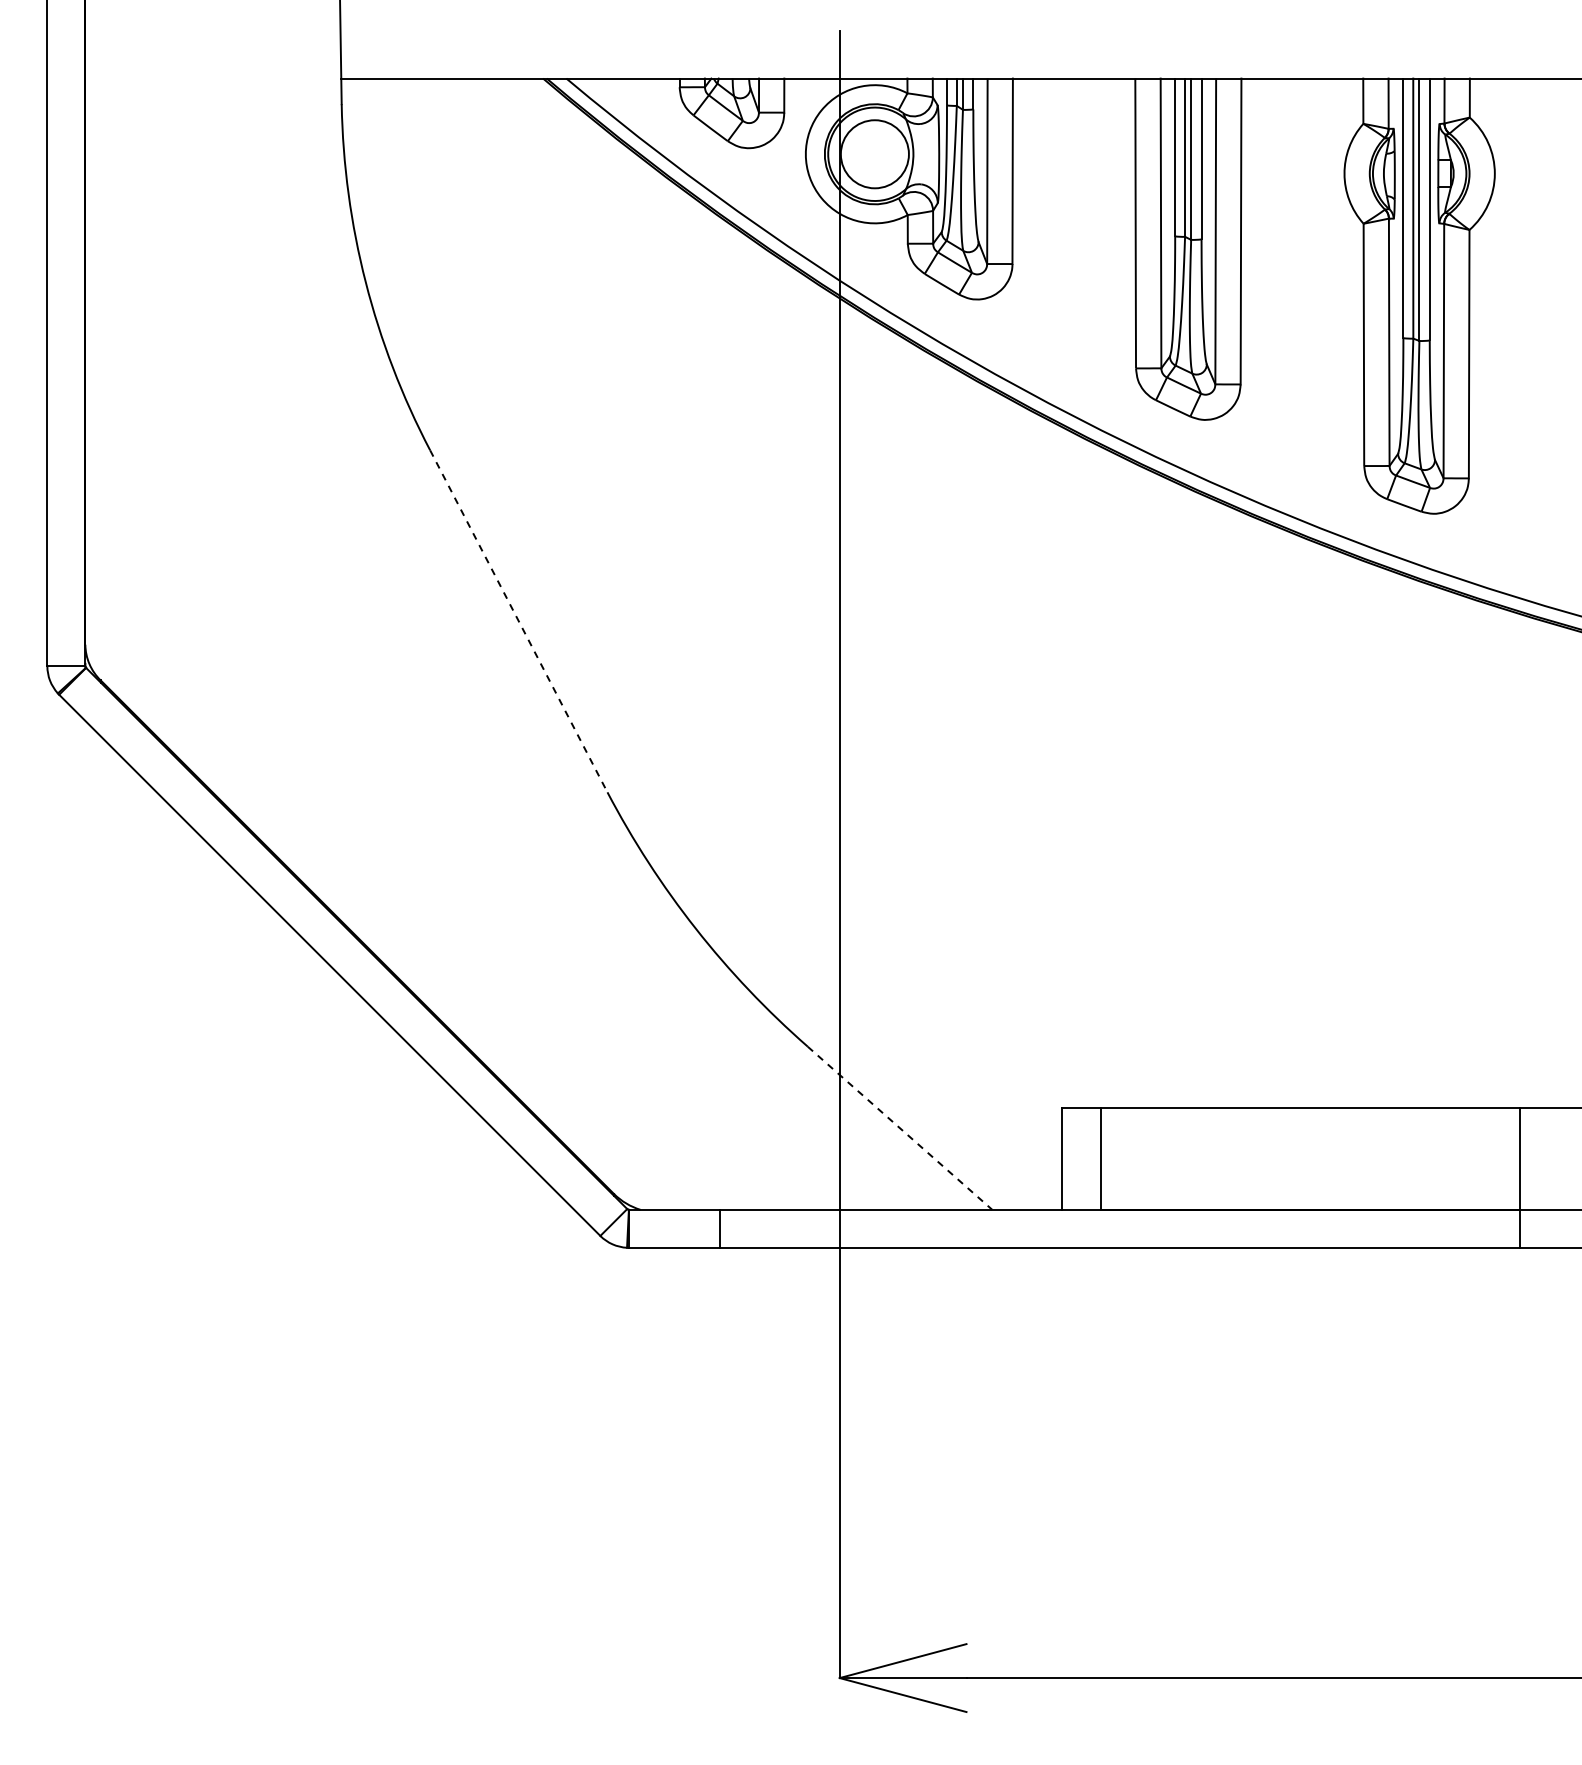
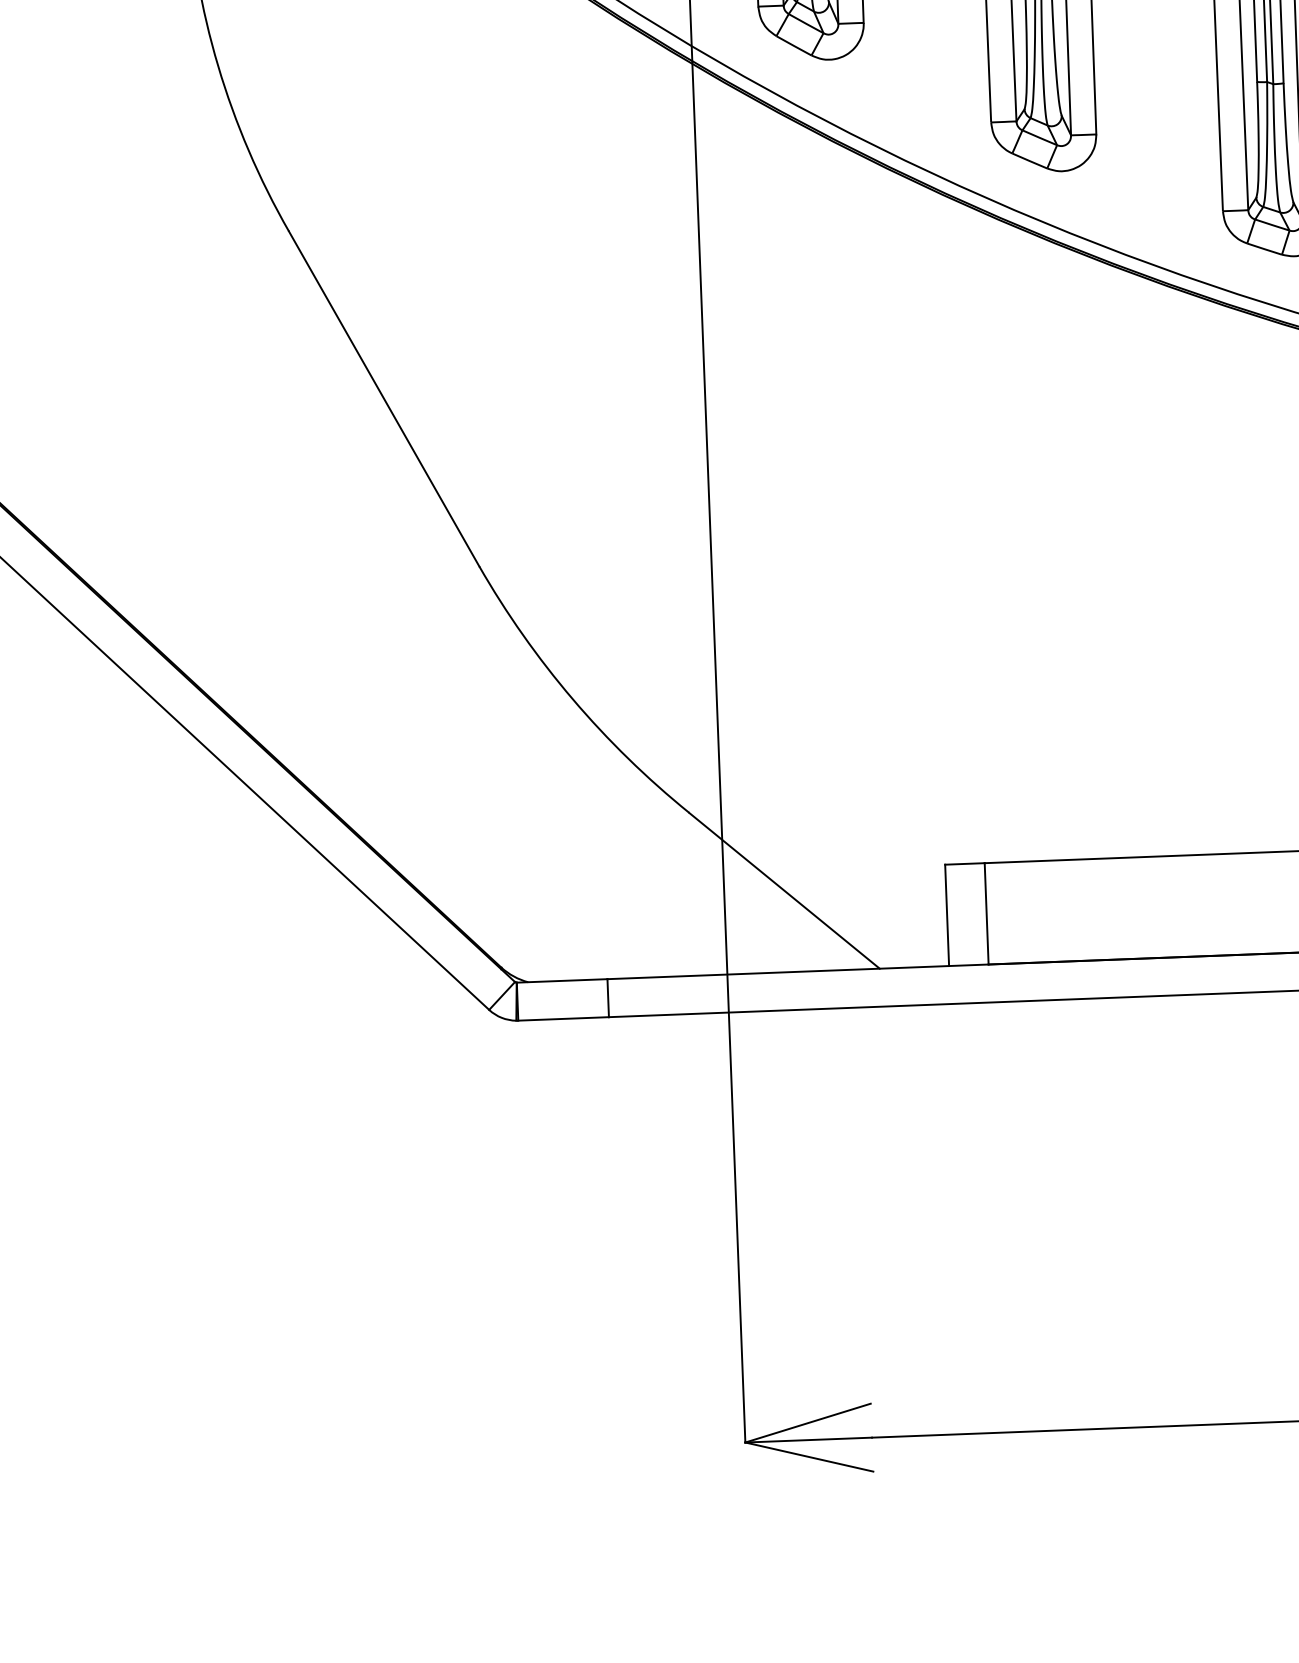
line: (518, 621) -> (383, 399), dashed -> solid
line: (900, 1128) -> (784, 891), dashed -> solid

